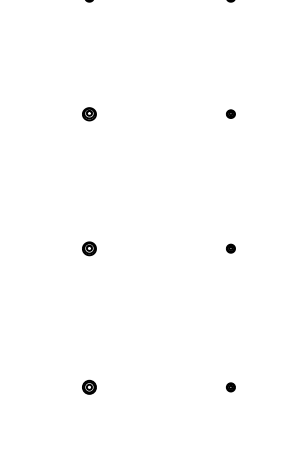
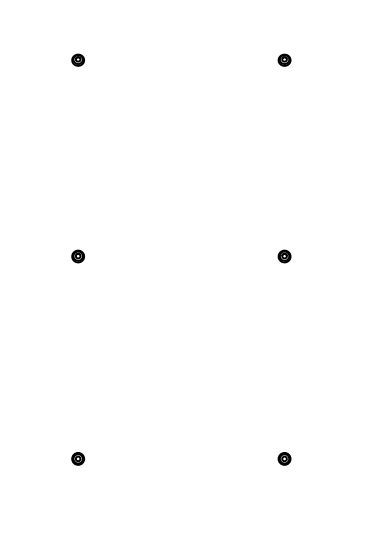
part: (89, 113) -> (78, 59), size x0.62
part: (89, 248) -> (78, 256), size x0.62
part: (89, 387) -> (78, 459), size x0.62

